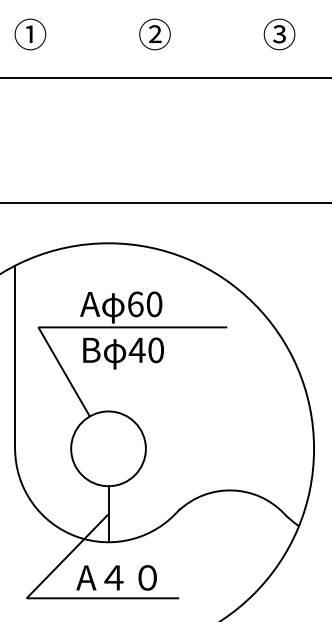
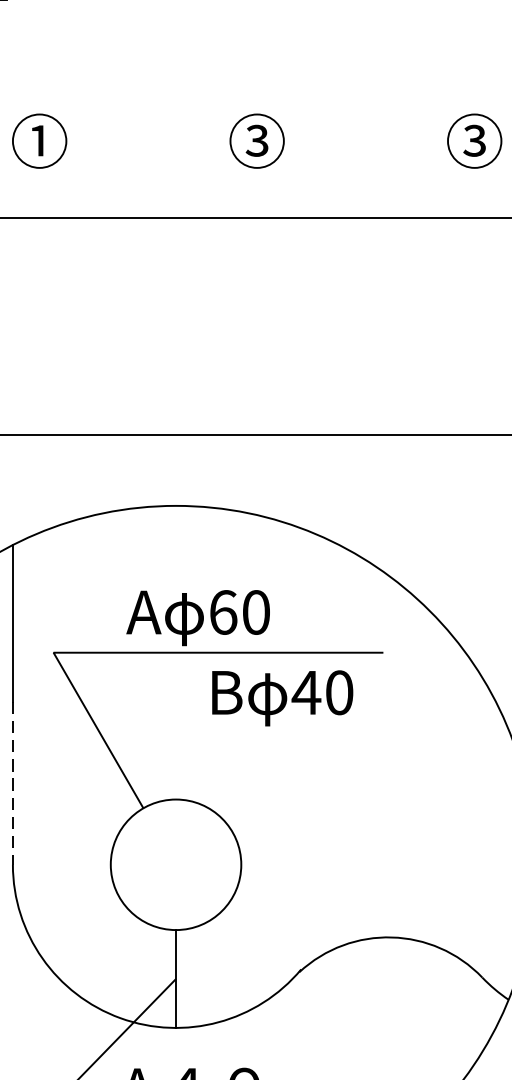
text: (154, 34) -> (256, 141), ② -> ③
text: (123, 353) -> (282, 698), moved
line: (15, 402) -> (13, 783), solid -> dashed

